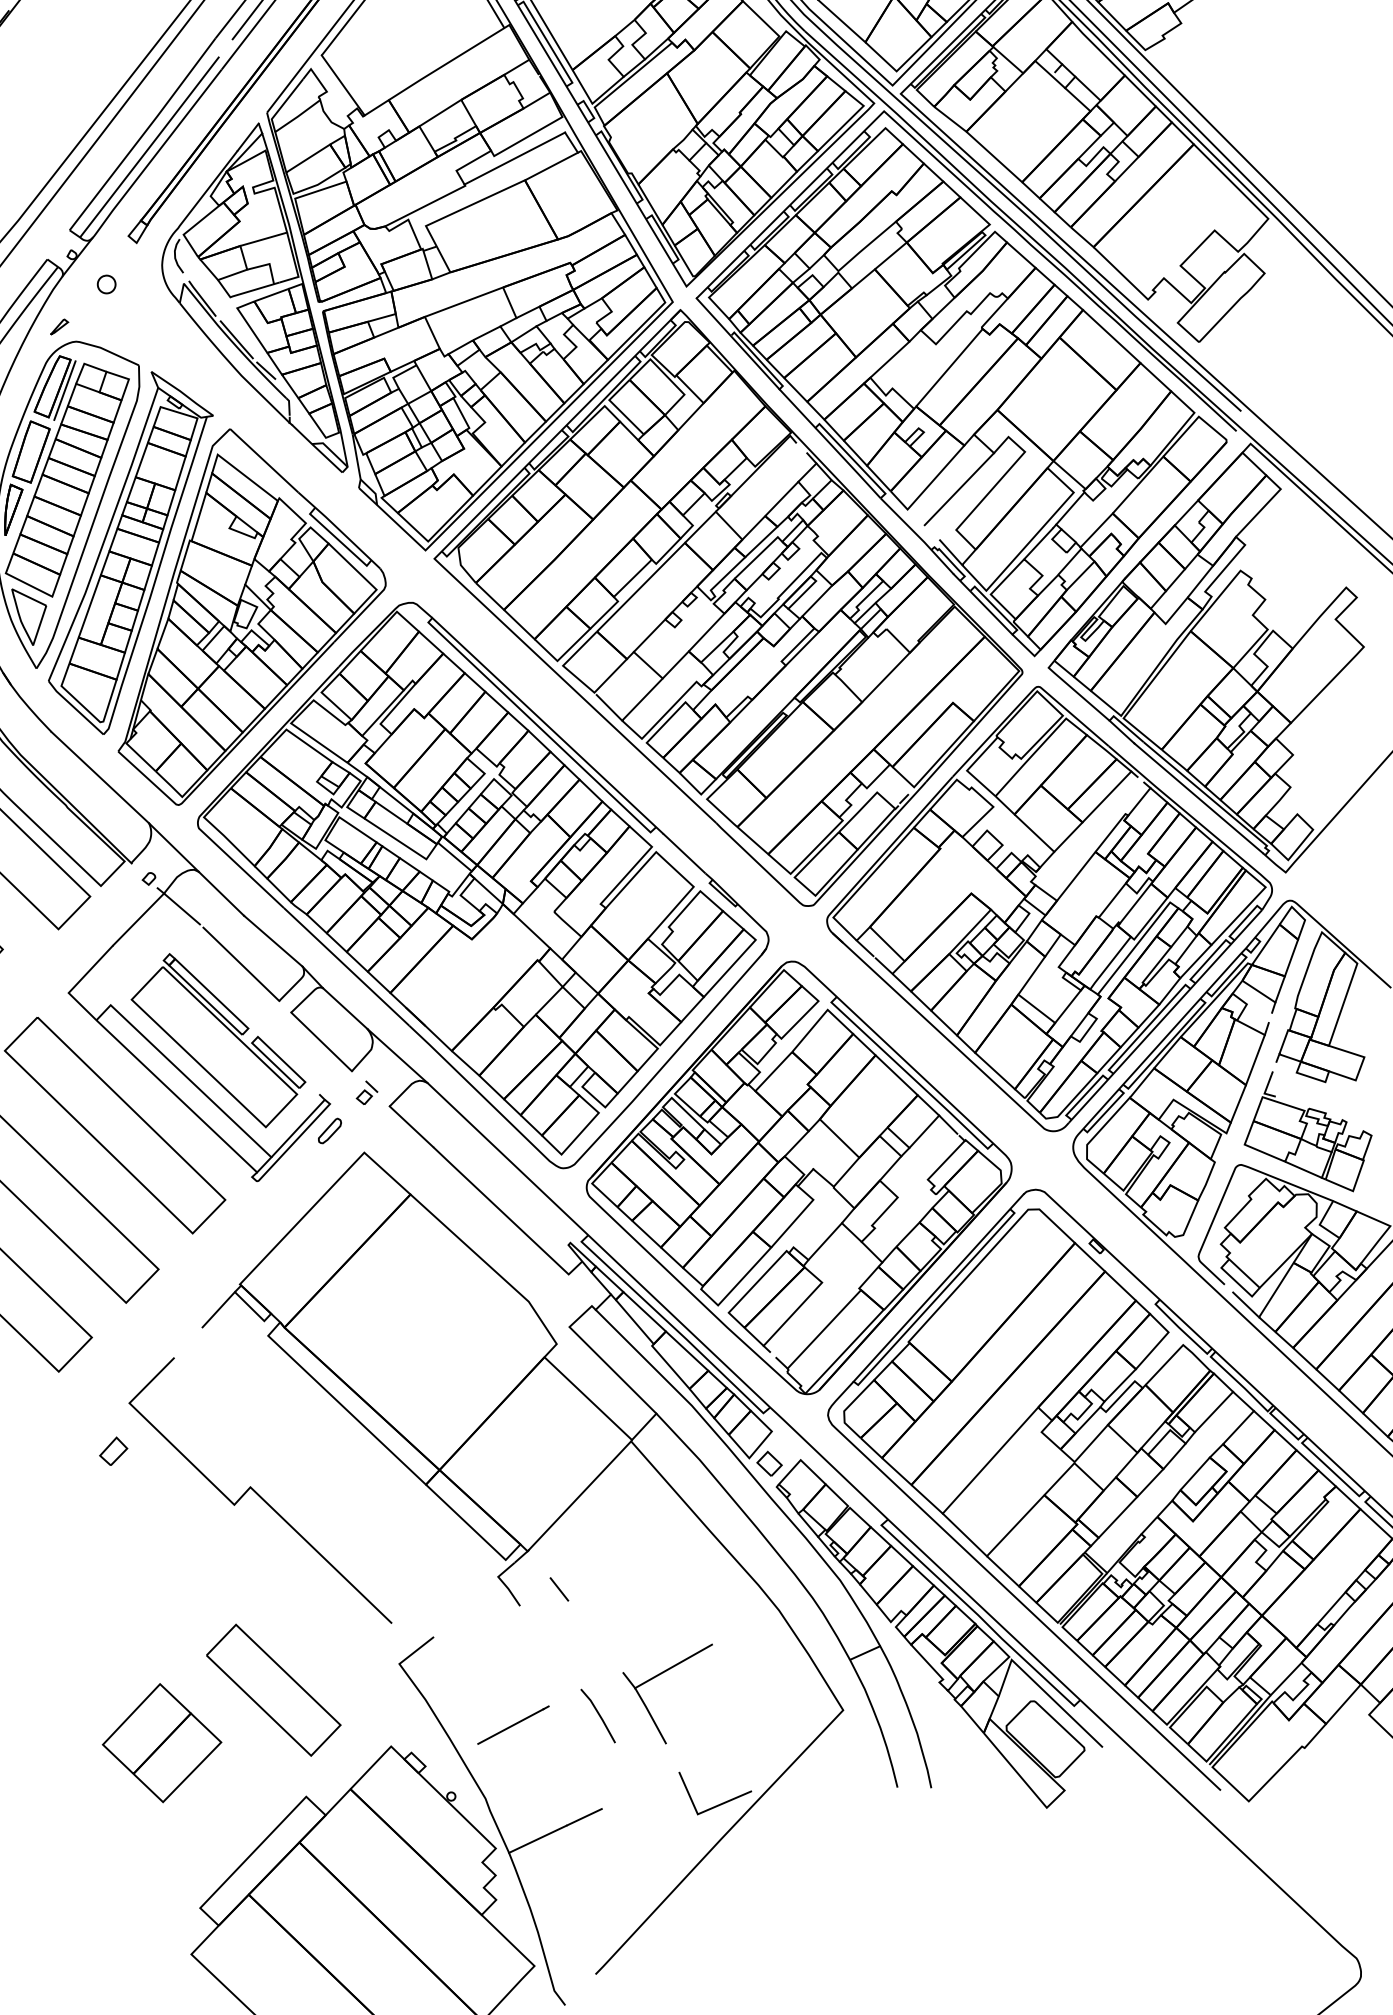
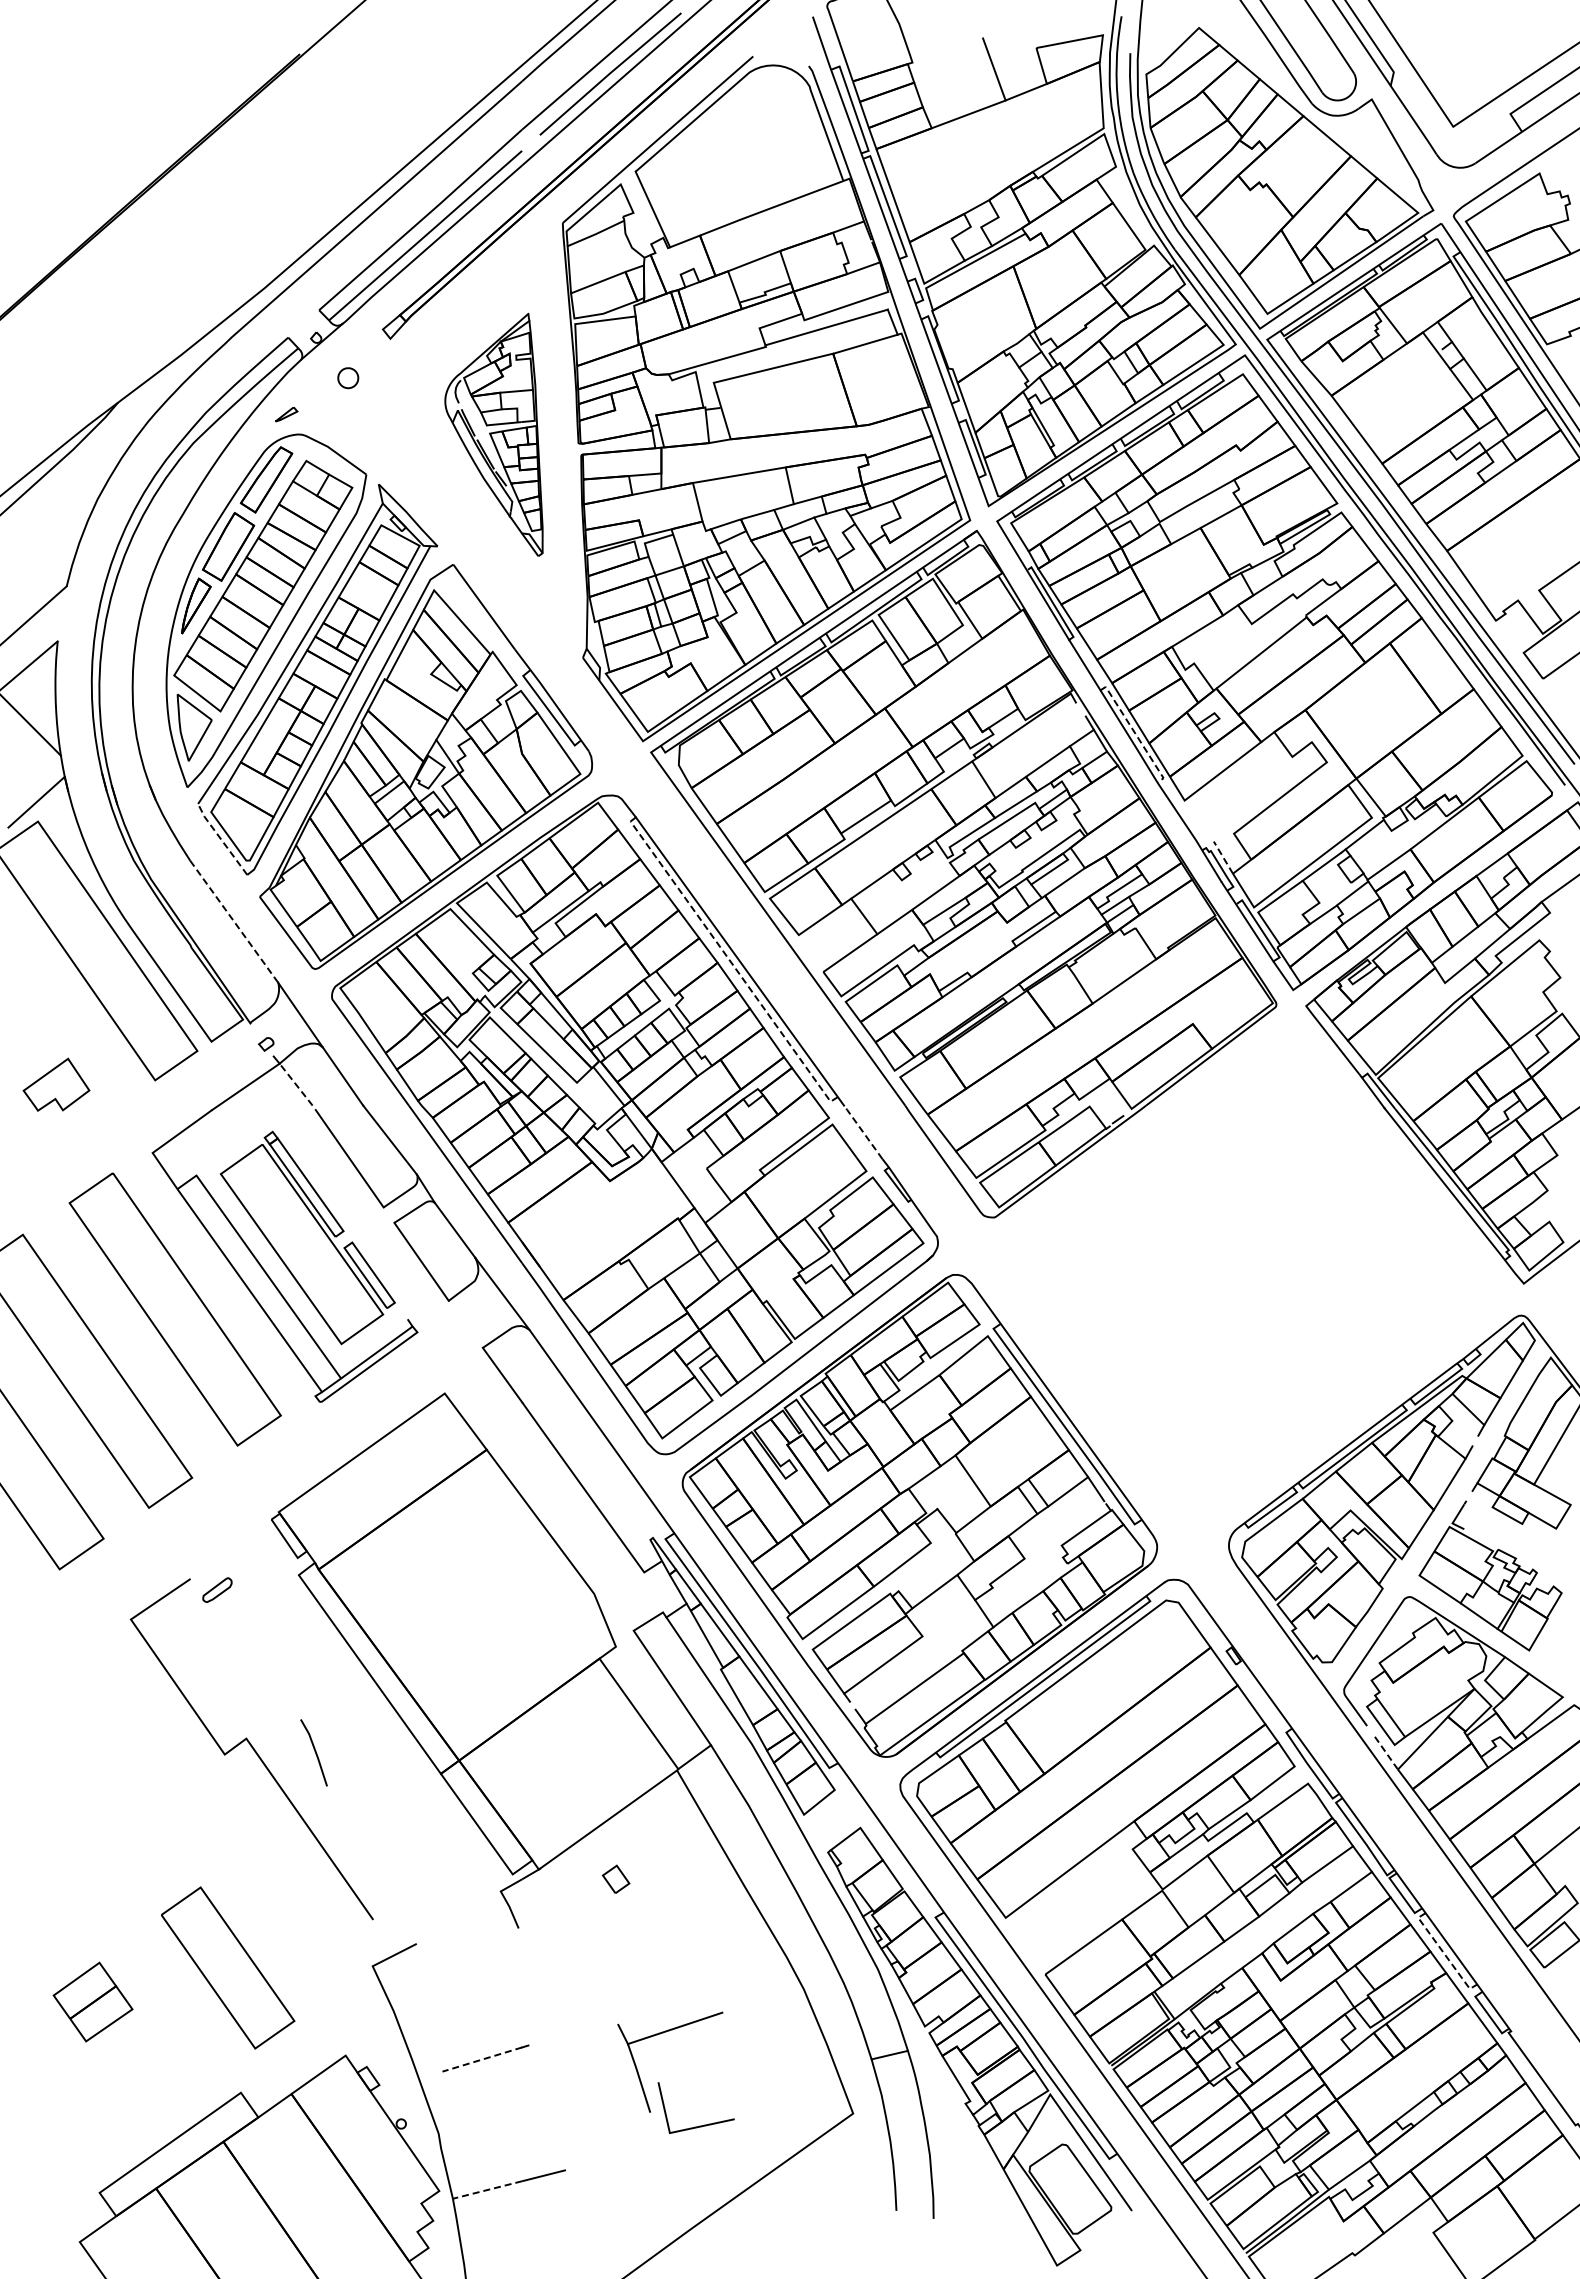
part: (242, 308) -> (493, 434), size x0.6
line: (65, 390) -> (279, 486), removed
line: (852, 459) -> (1134, 733), solid -> dashed
line: (959, 488) -> (1246, 788), removed
line: (951, 552) -> (1223, 857), solid -> dashed
line: (75, 708) -> (221, 839), solid -> dashed
line: (608, 708) -> (811, 955), removed
line: (539, 727) -> (730, 961), solid -> dashed
line: (100, 778) -> (234, 922), solid -> dashed
line: (683, 852) -> (862, 1131), solid -> dashed
part: (1049, 907) -> (1255, 1271), removed
line: (182, 908) -> (296, 1084), solid -> dashed
part: (366, 1092) -> (460, 1327), removed
part: (329, 1130) -> (217, 1589), moved
line: (1246, 1304) -> (1386, 1752), solid -> dashed
line: (218, 1309) -> (249, 1535), removed
part: (113, 1450) -> (102, 1668), removed
part: (768, 1463) -> (615, 1878), moved
line: (1331, 1469) -> (1444, 1953), solid -> dashed
line: (964, 1534) -> (1025, 1945), removed
line: (559, 1589) -> (565, 1918), removed
line: (598, 1714) -> (314, 1751), moved
line: (511, 1726) -> (482, 2059), solid -> dashed
part: (161, 1742) -> (92, 2001), size x0.6
line: (722, 1802) -> (699, 2125), moved
line: (537, 1839) -> (487, 2190), solid -> dashed

